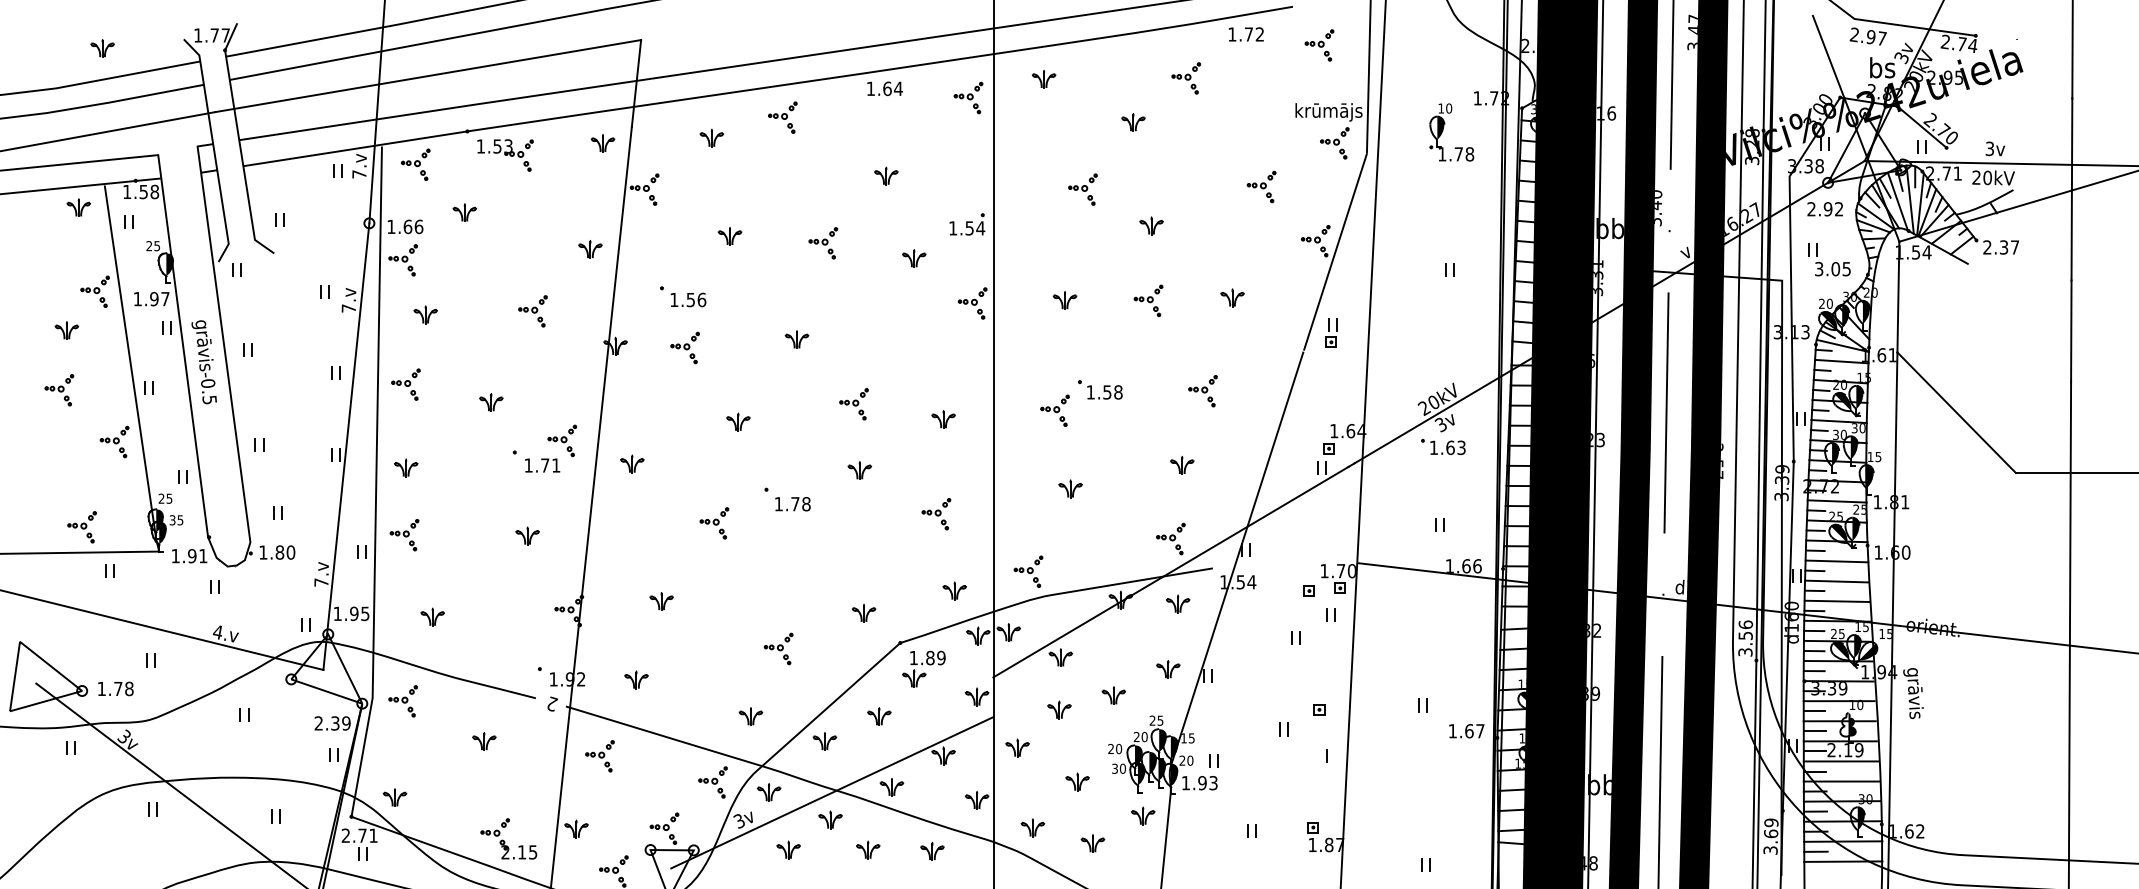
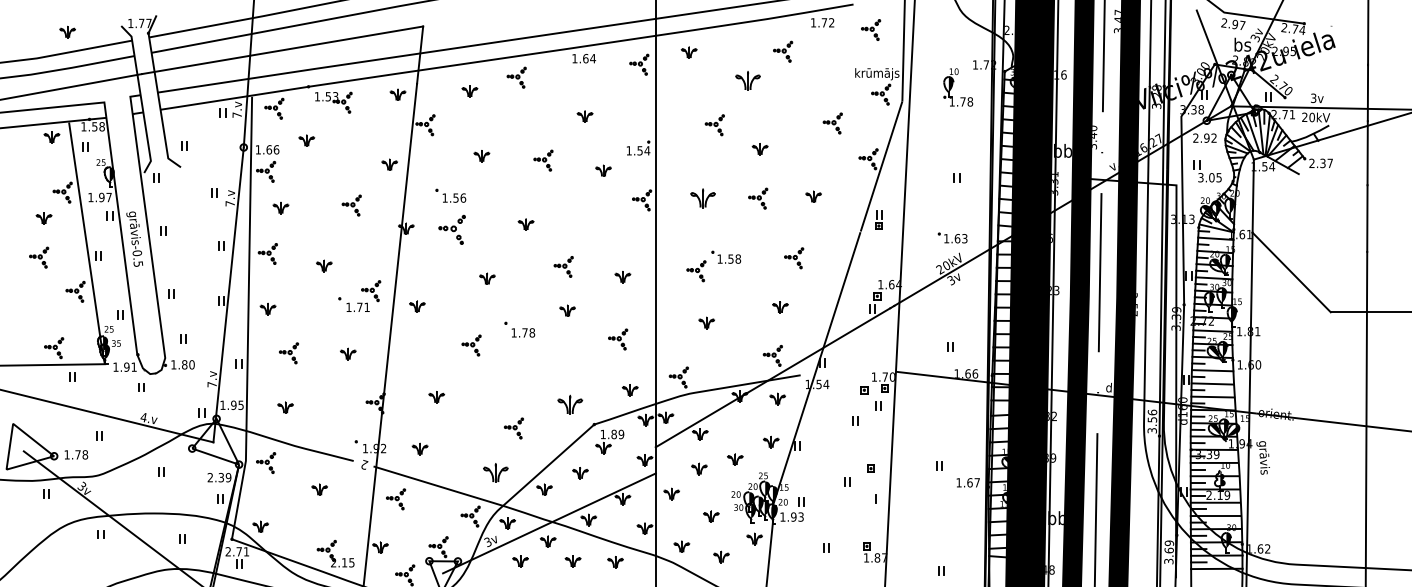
part: (1133, 121) -> (748, 80), size x1.6
part: (1064, 300) -> (702, 198), size x1.6
part: (685, 347) -> (452, 229), size x1.4
part: (1442, 446) -> (952, 237), moved
part: (403, 535) -> (288, 353), moved
part: (864, 612) -> (570, 404), size x1.6
part: (750, 717) -> (495, 473), size x1.6

